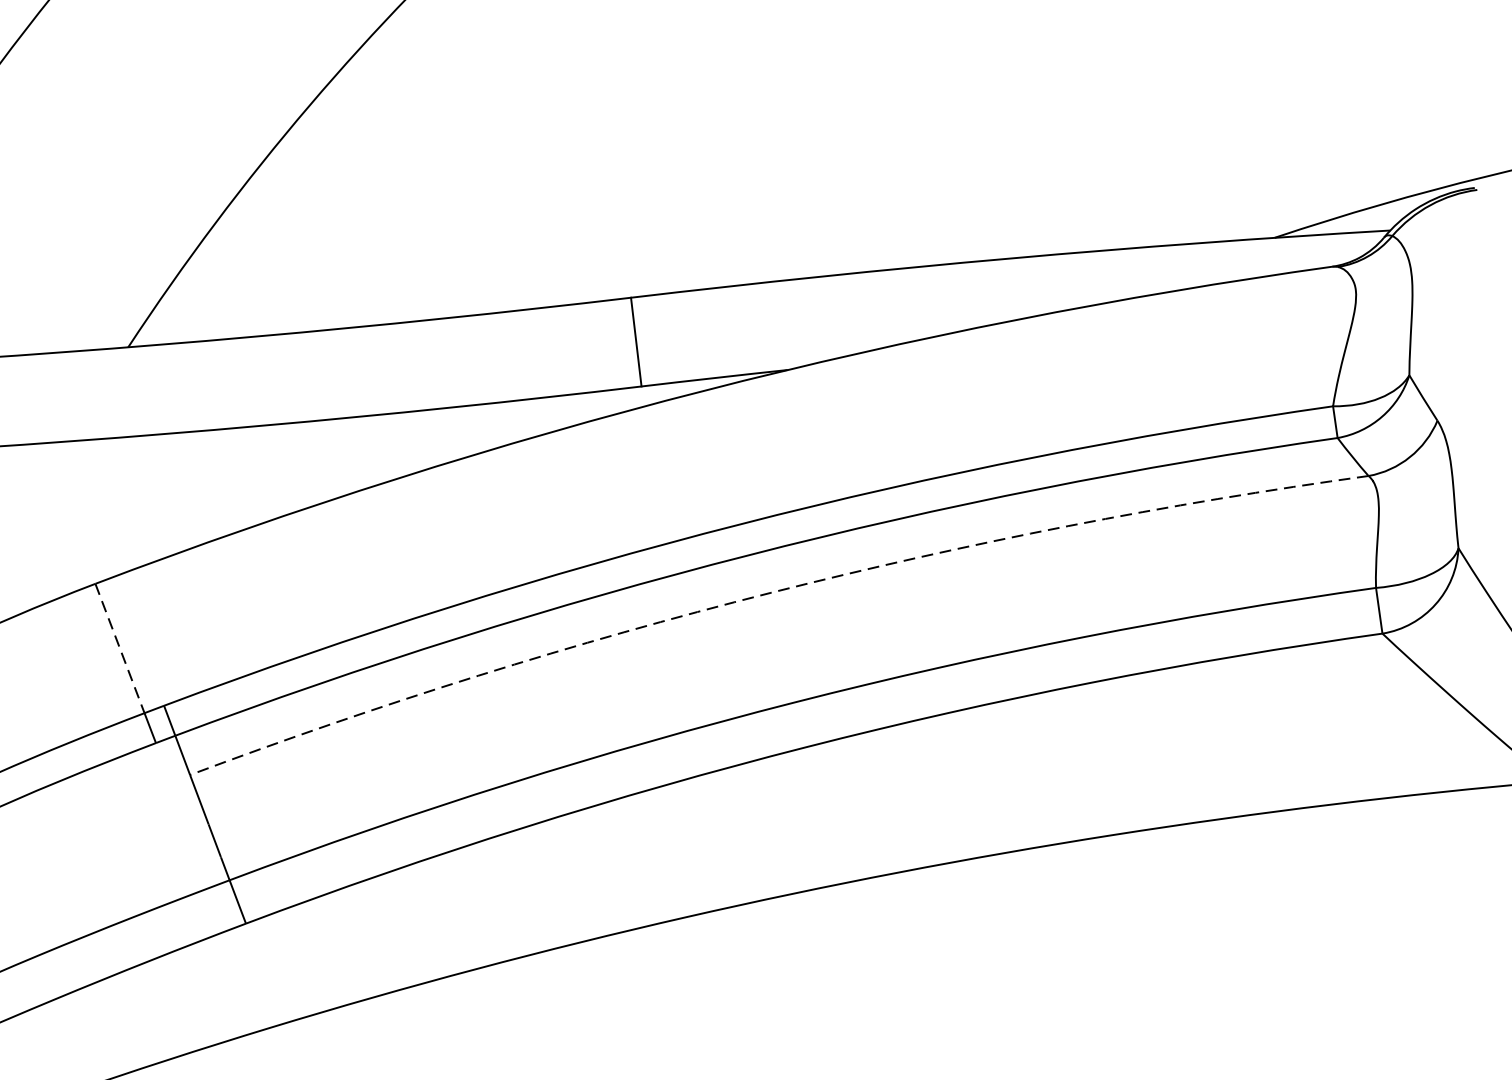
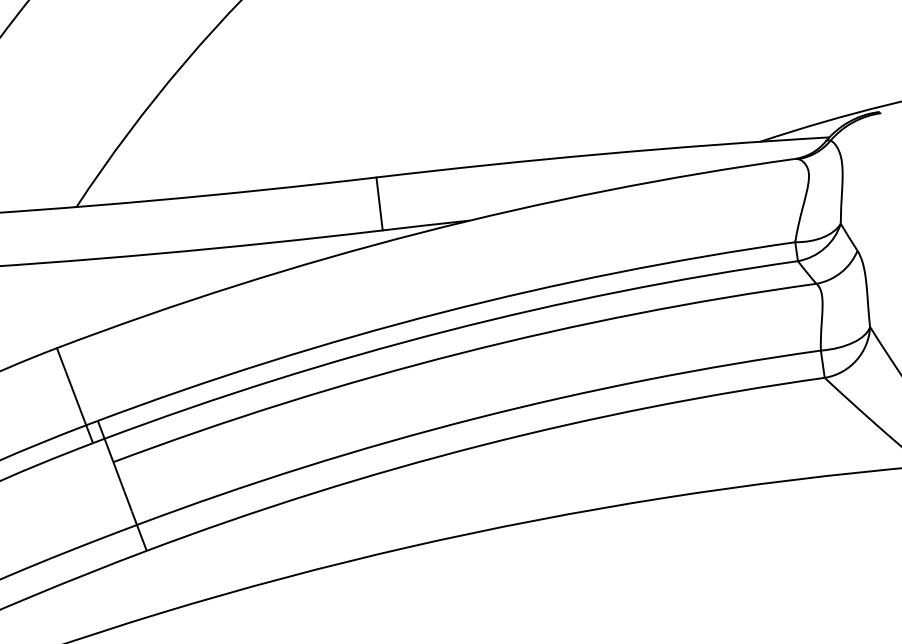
arc: (770, 592) -> (459, 353), dashed -> solid
line: (119, 649) -> (71, 387), dashed -> solid

